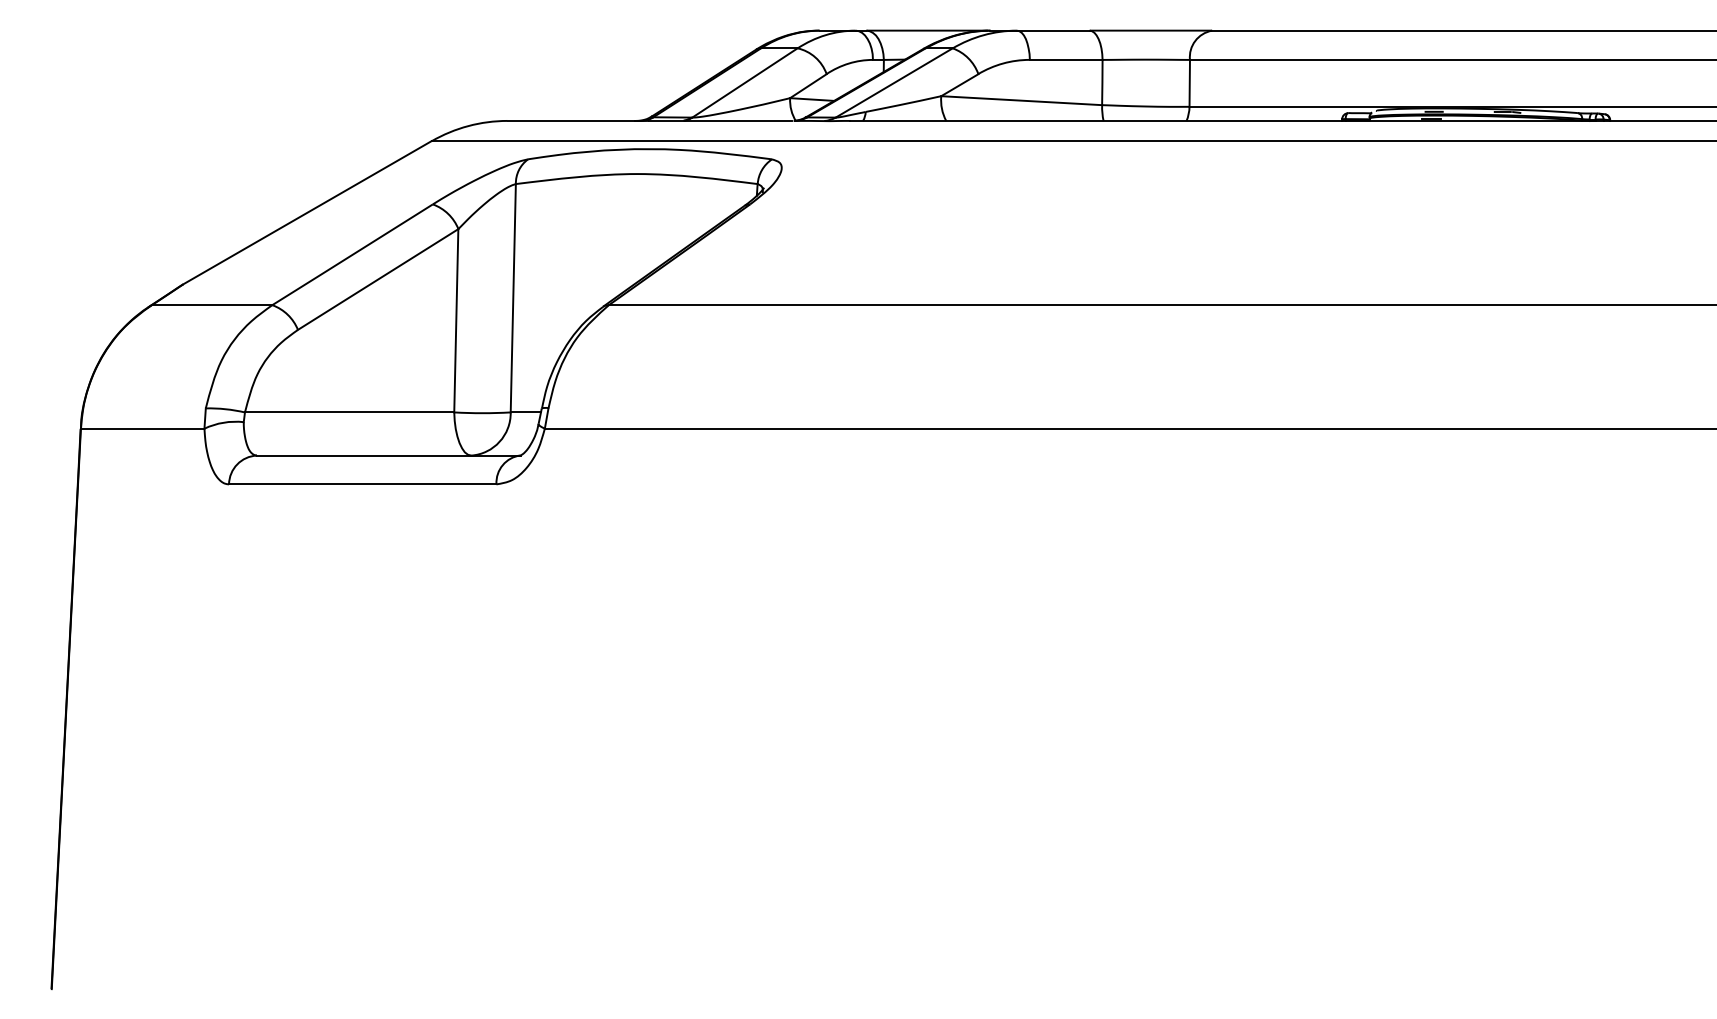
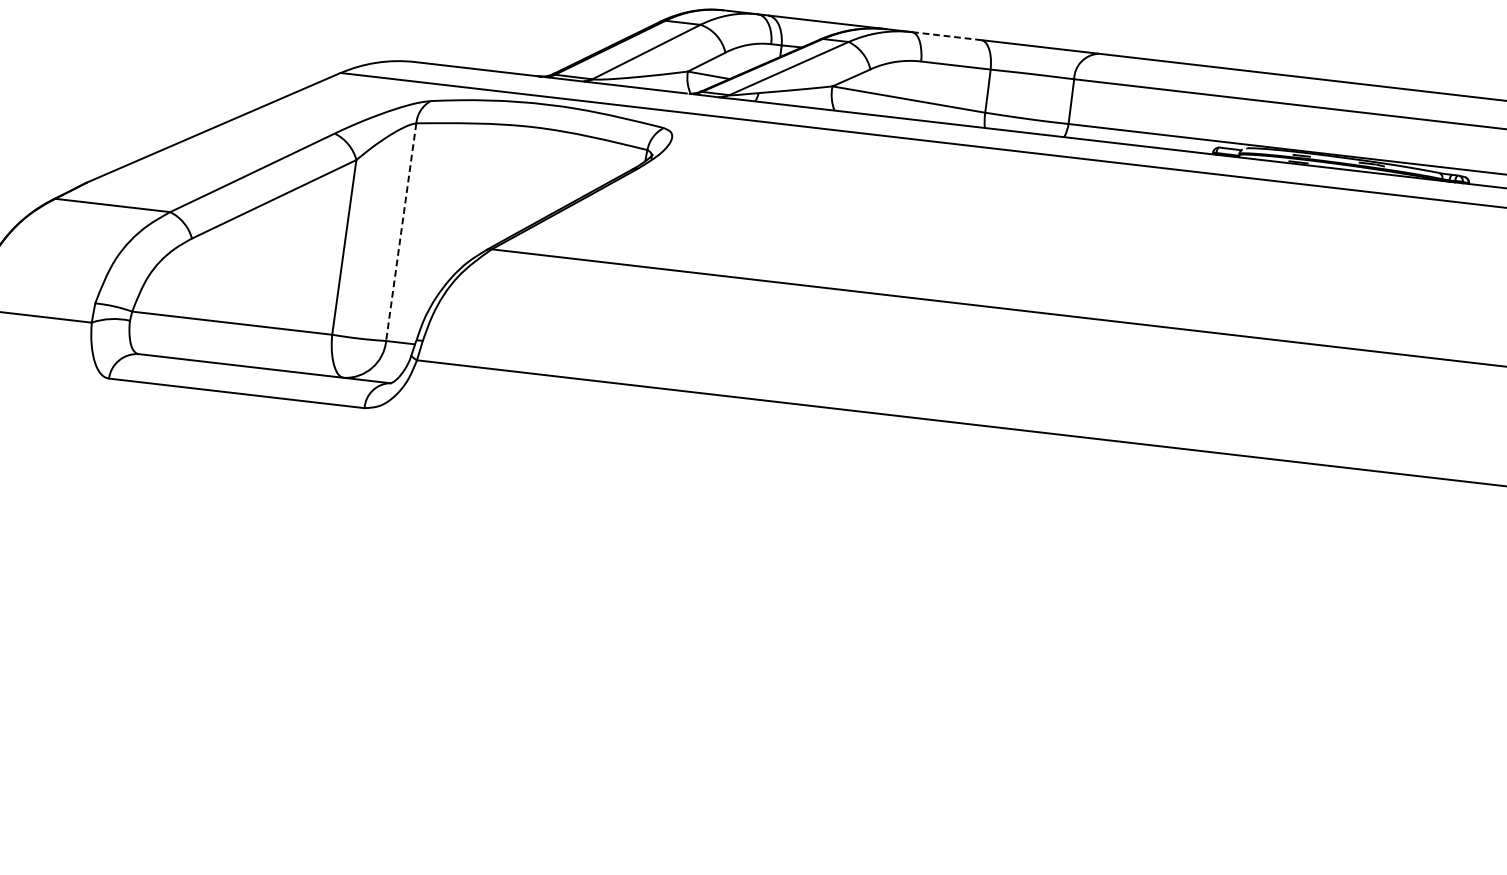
line: (1053, 30) -> (947, 36), solid -> dashed
line: (513, 298) -> (401, 232), solid -> dashed

